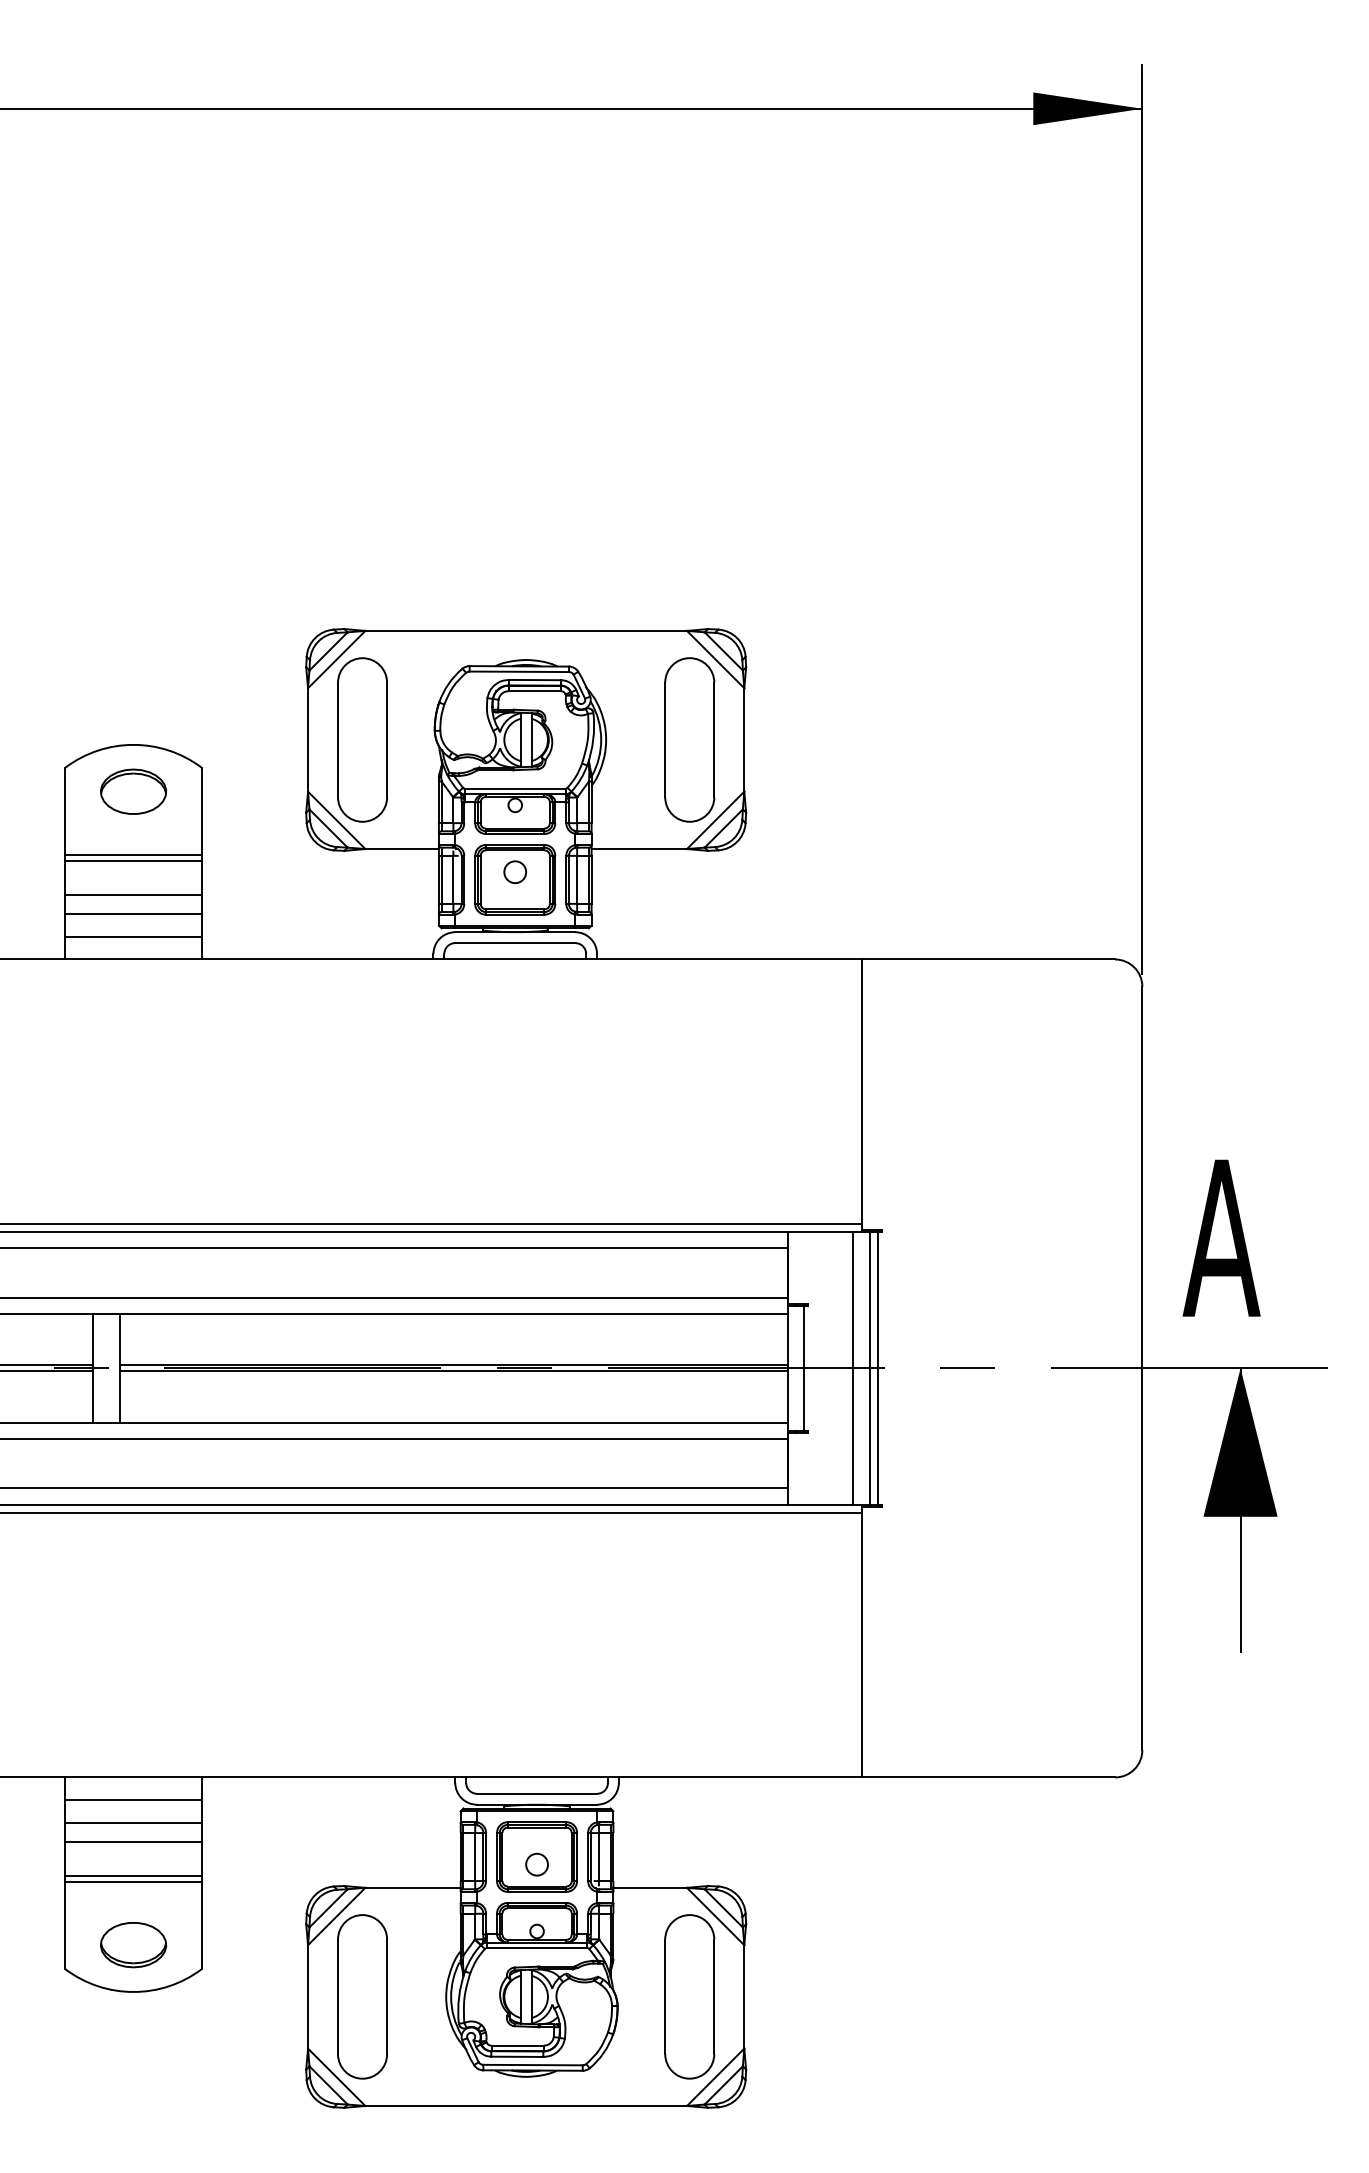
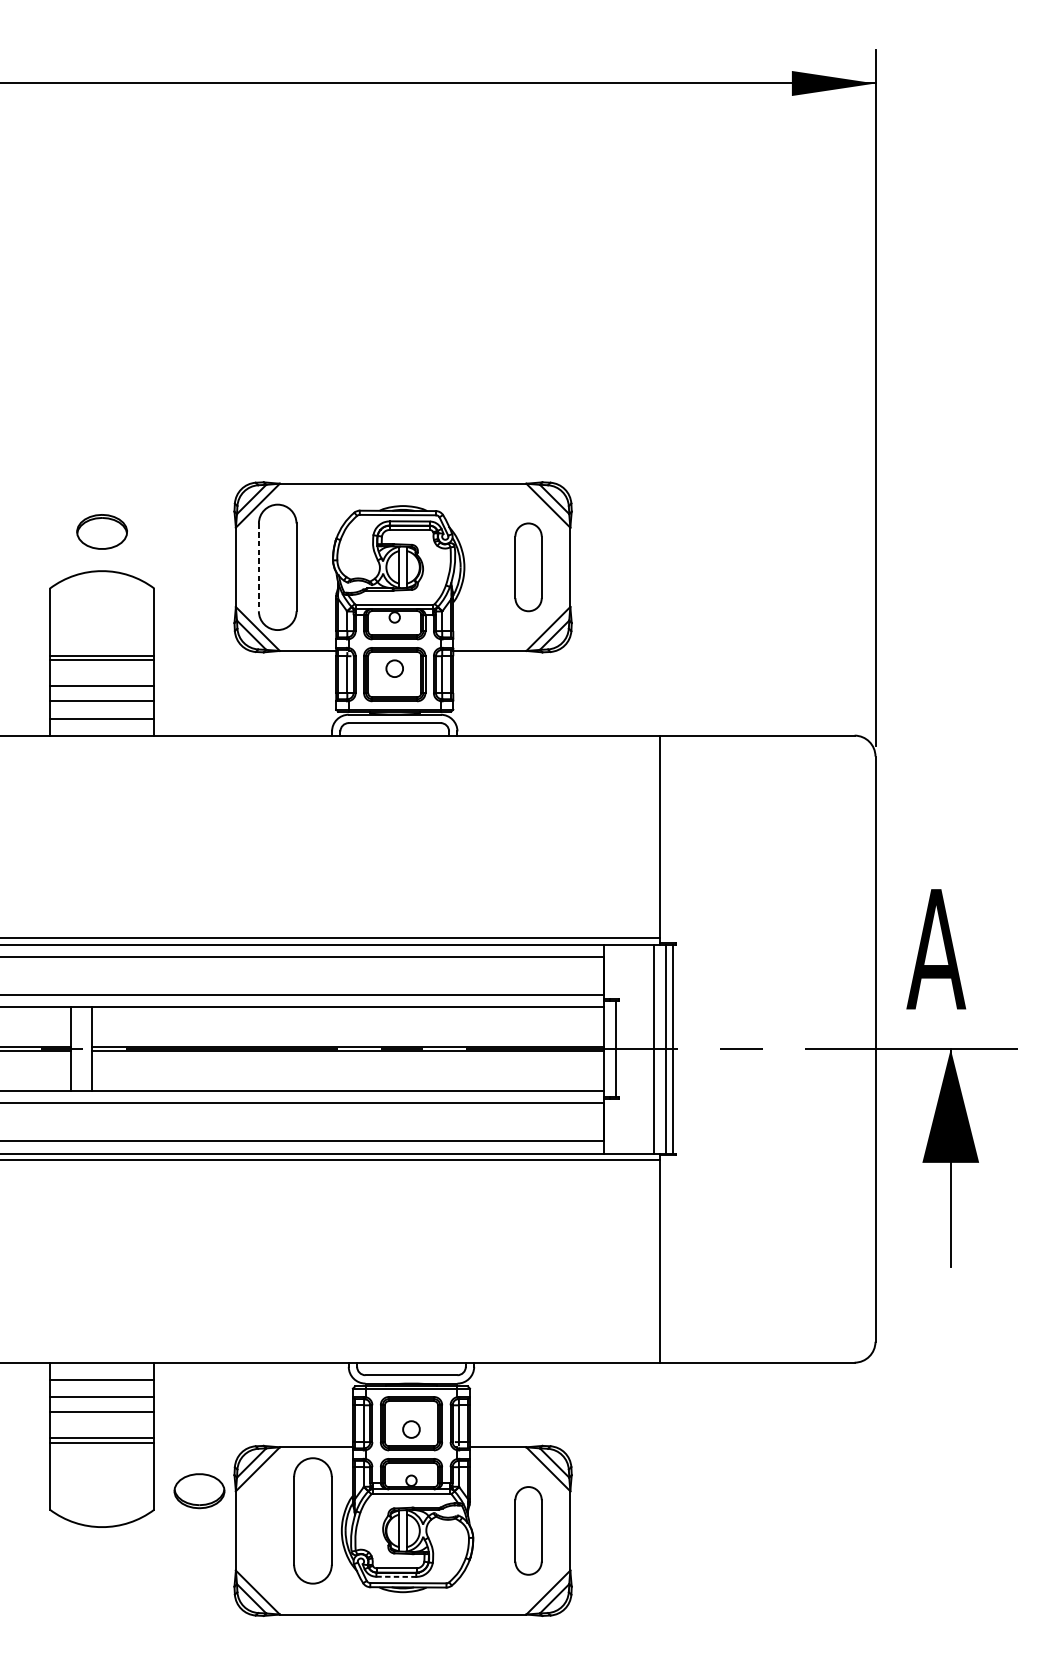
part: (689, 739) -> (528, 566), size x0.7
line: (338, 740) -> (259, 567), solid -> dashed
part: (133, 791) -> (102, 531), moved
part: (133, 1945) -> (199, 1491), moved
part: (362, 1996) -> (312, 1520), moved
part: (689, 1996) -> (528, 1530), size x0.7
line: (517, 2056) -> (396, 1576), solid -> dashed

